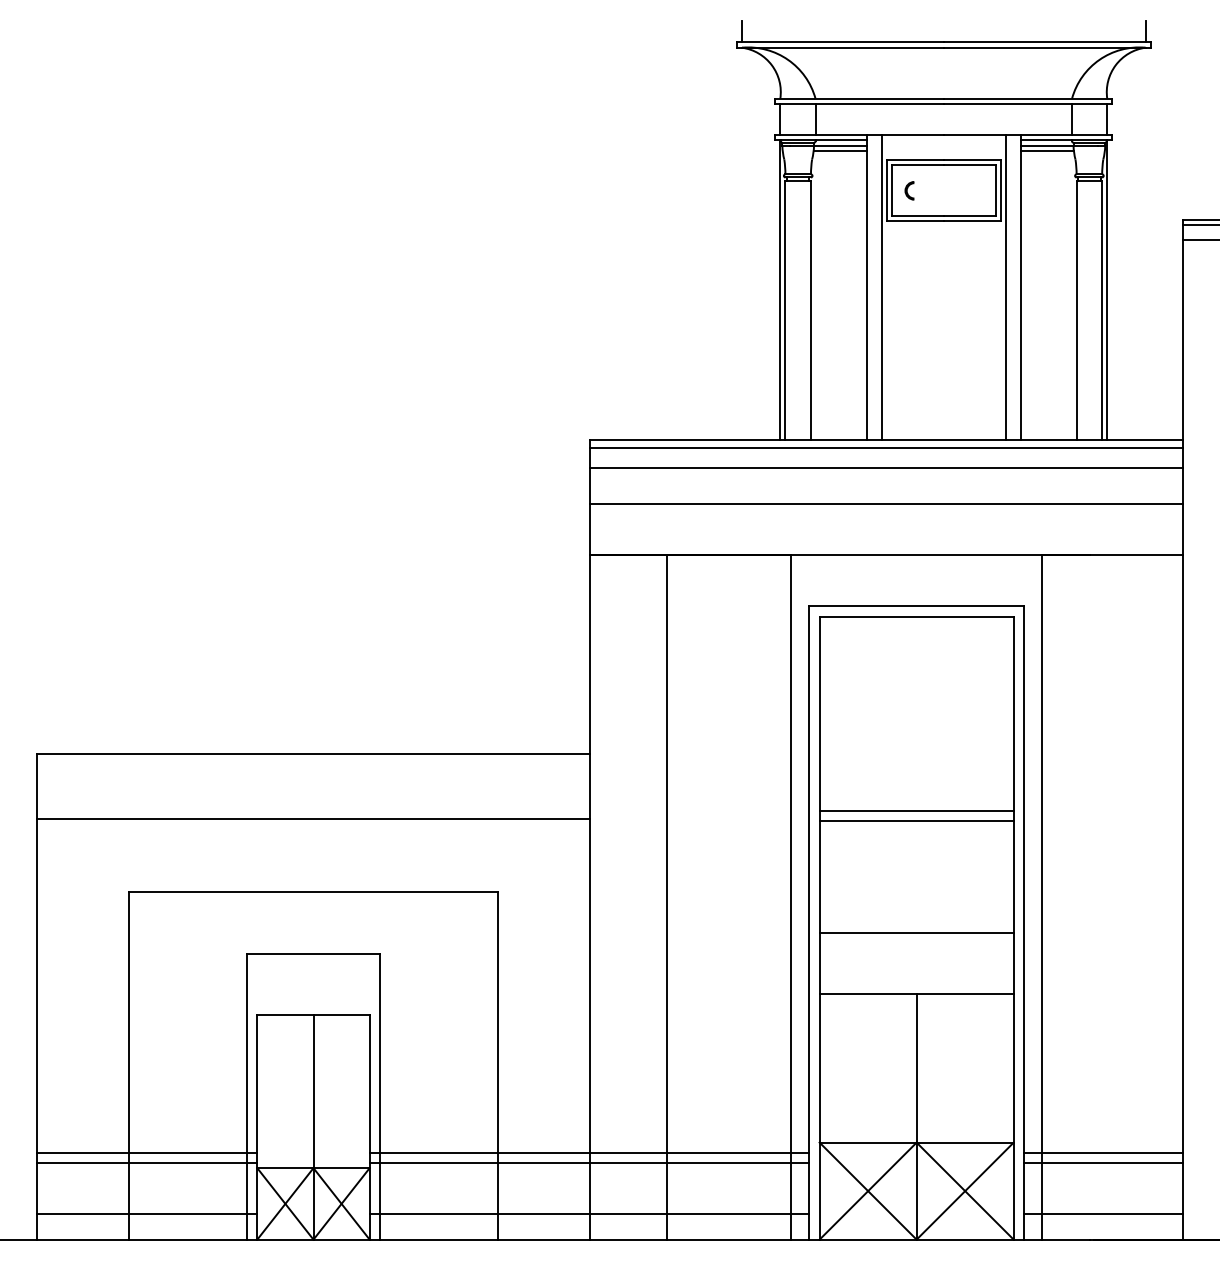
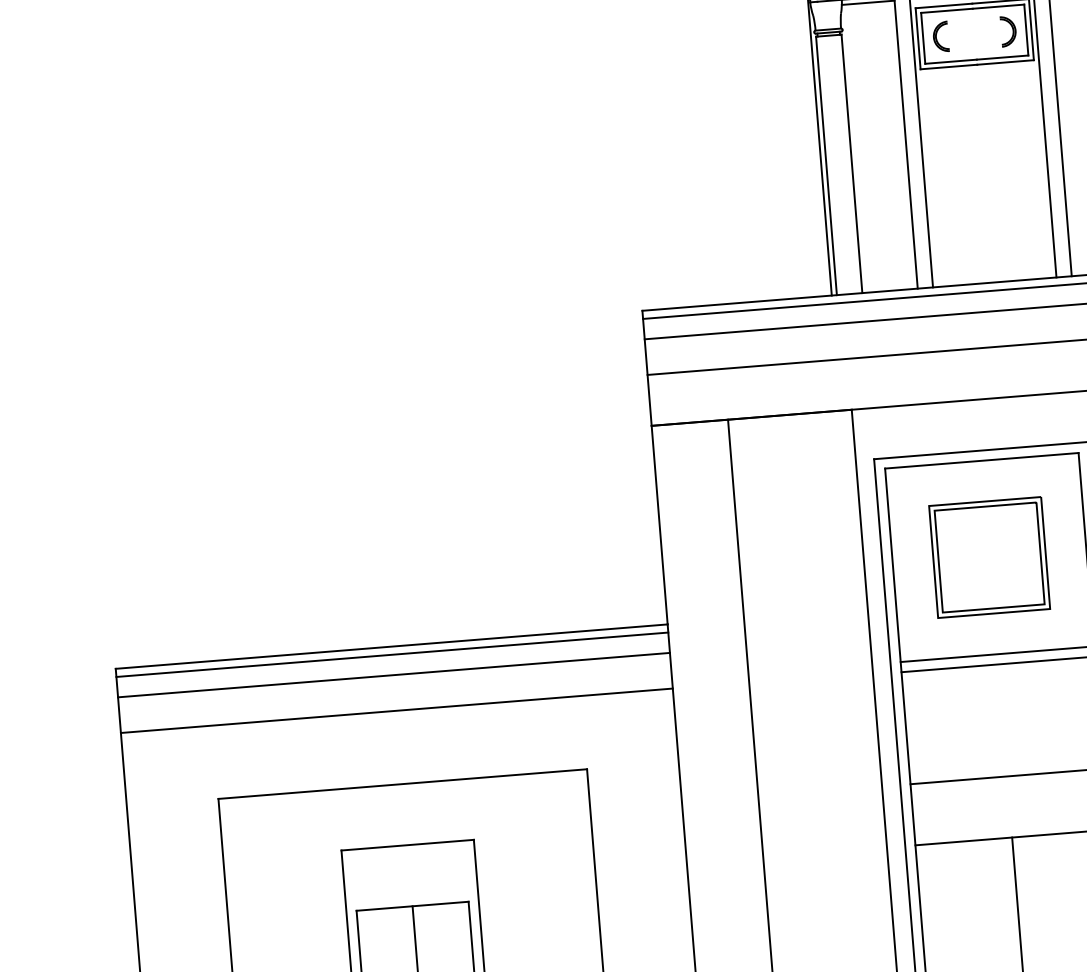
part: (909, 190) -> (940, 36), size x1.67
part: (977, 190) -> (1008, 31), added
part: (916, 713) -> (989, 557), added
line: (313, 762) -> (392, 654), added
line: (313, 783) -> (394, 675), added

